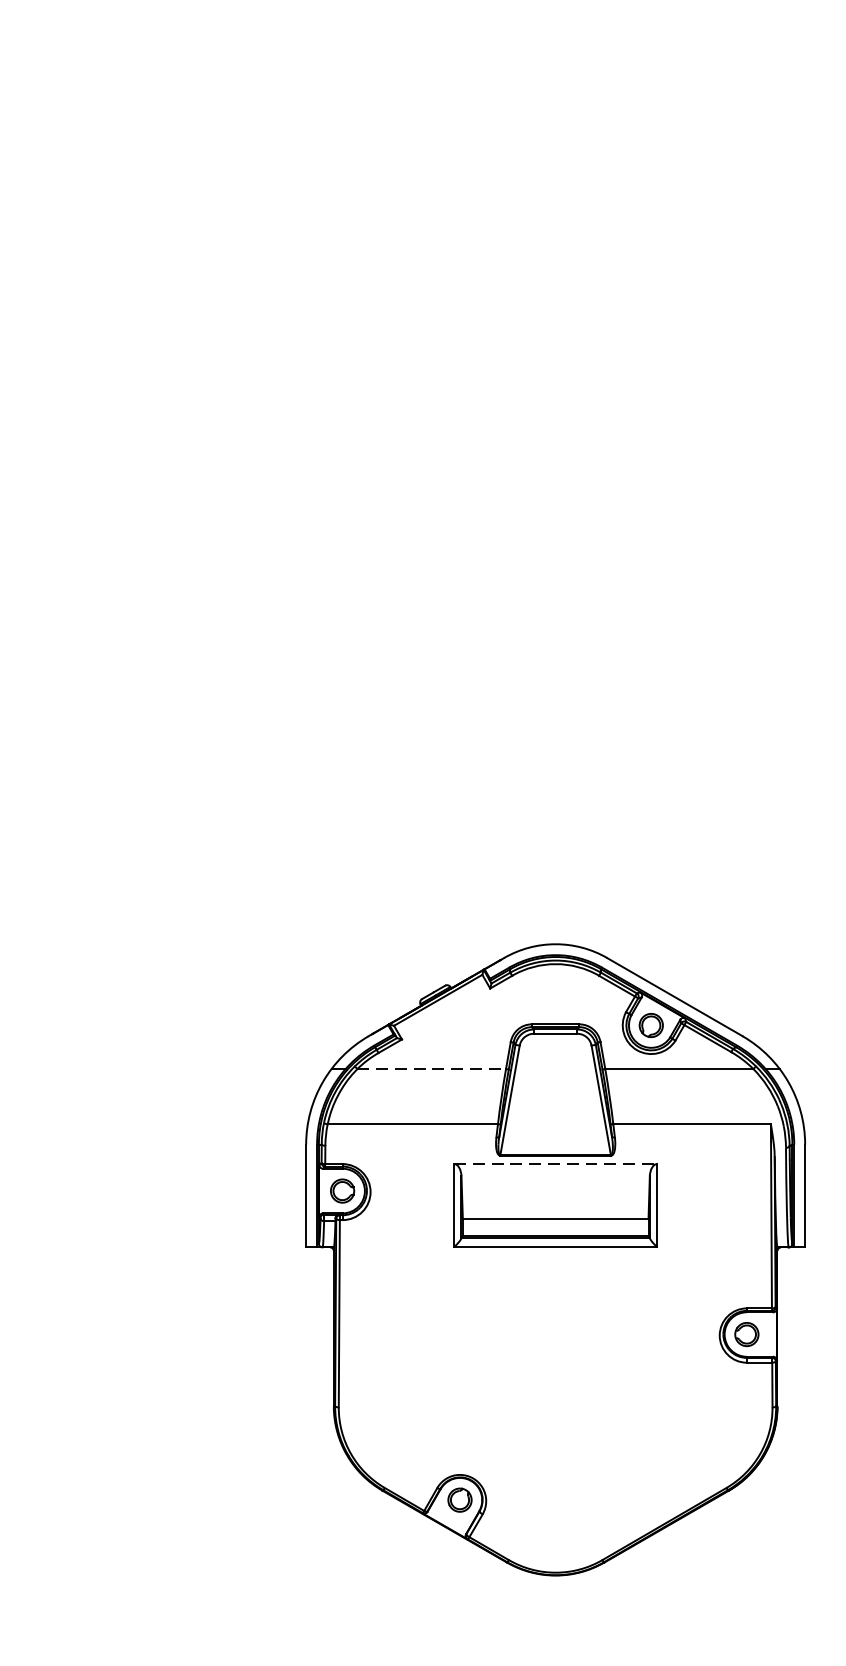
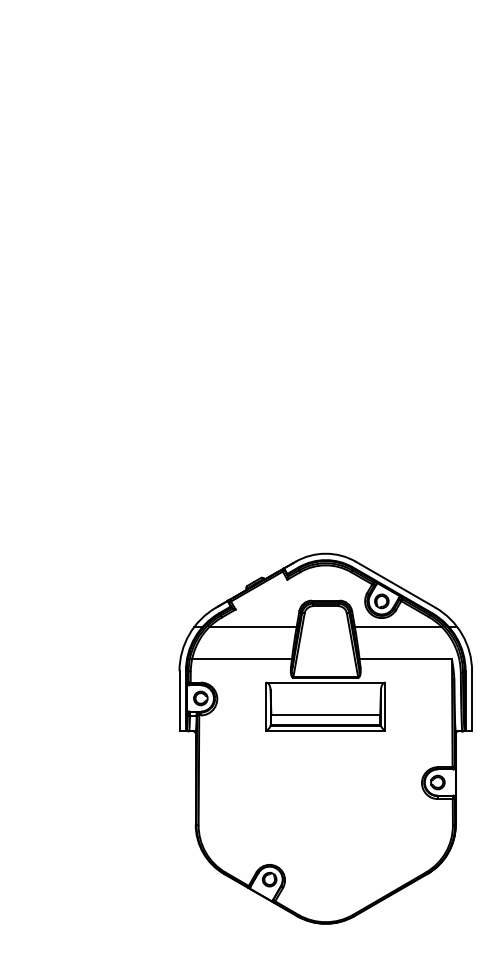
line: (432, 1068) -> (253, 626), dashed -> solid
line: (556, 1163) -> (326, 682), dashed -> solid

